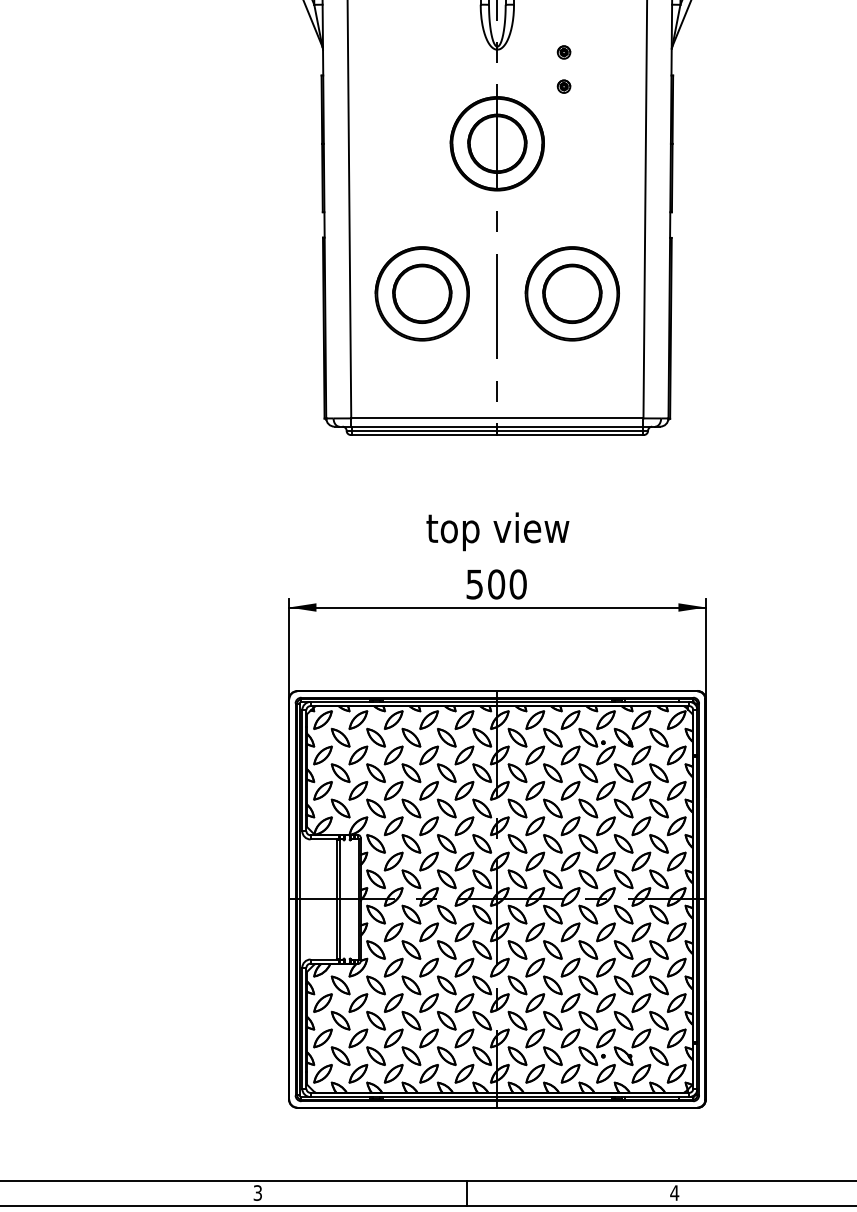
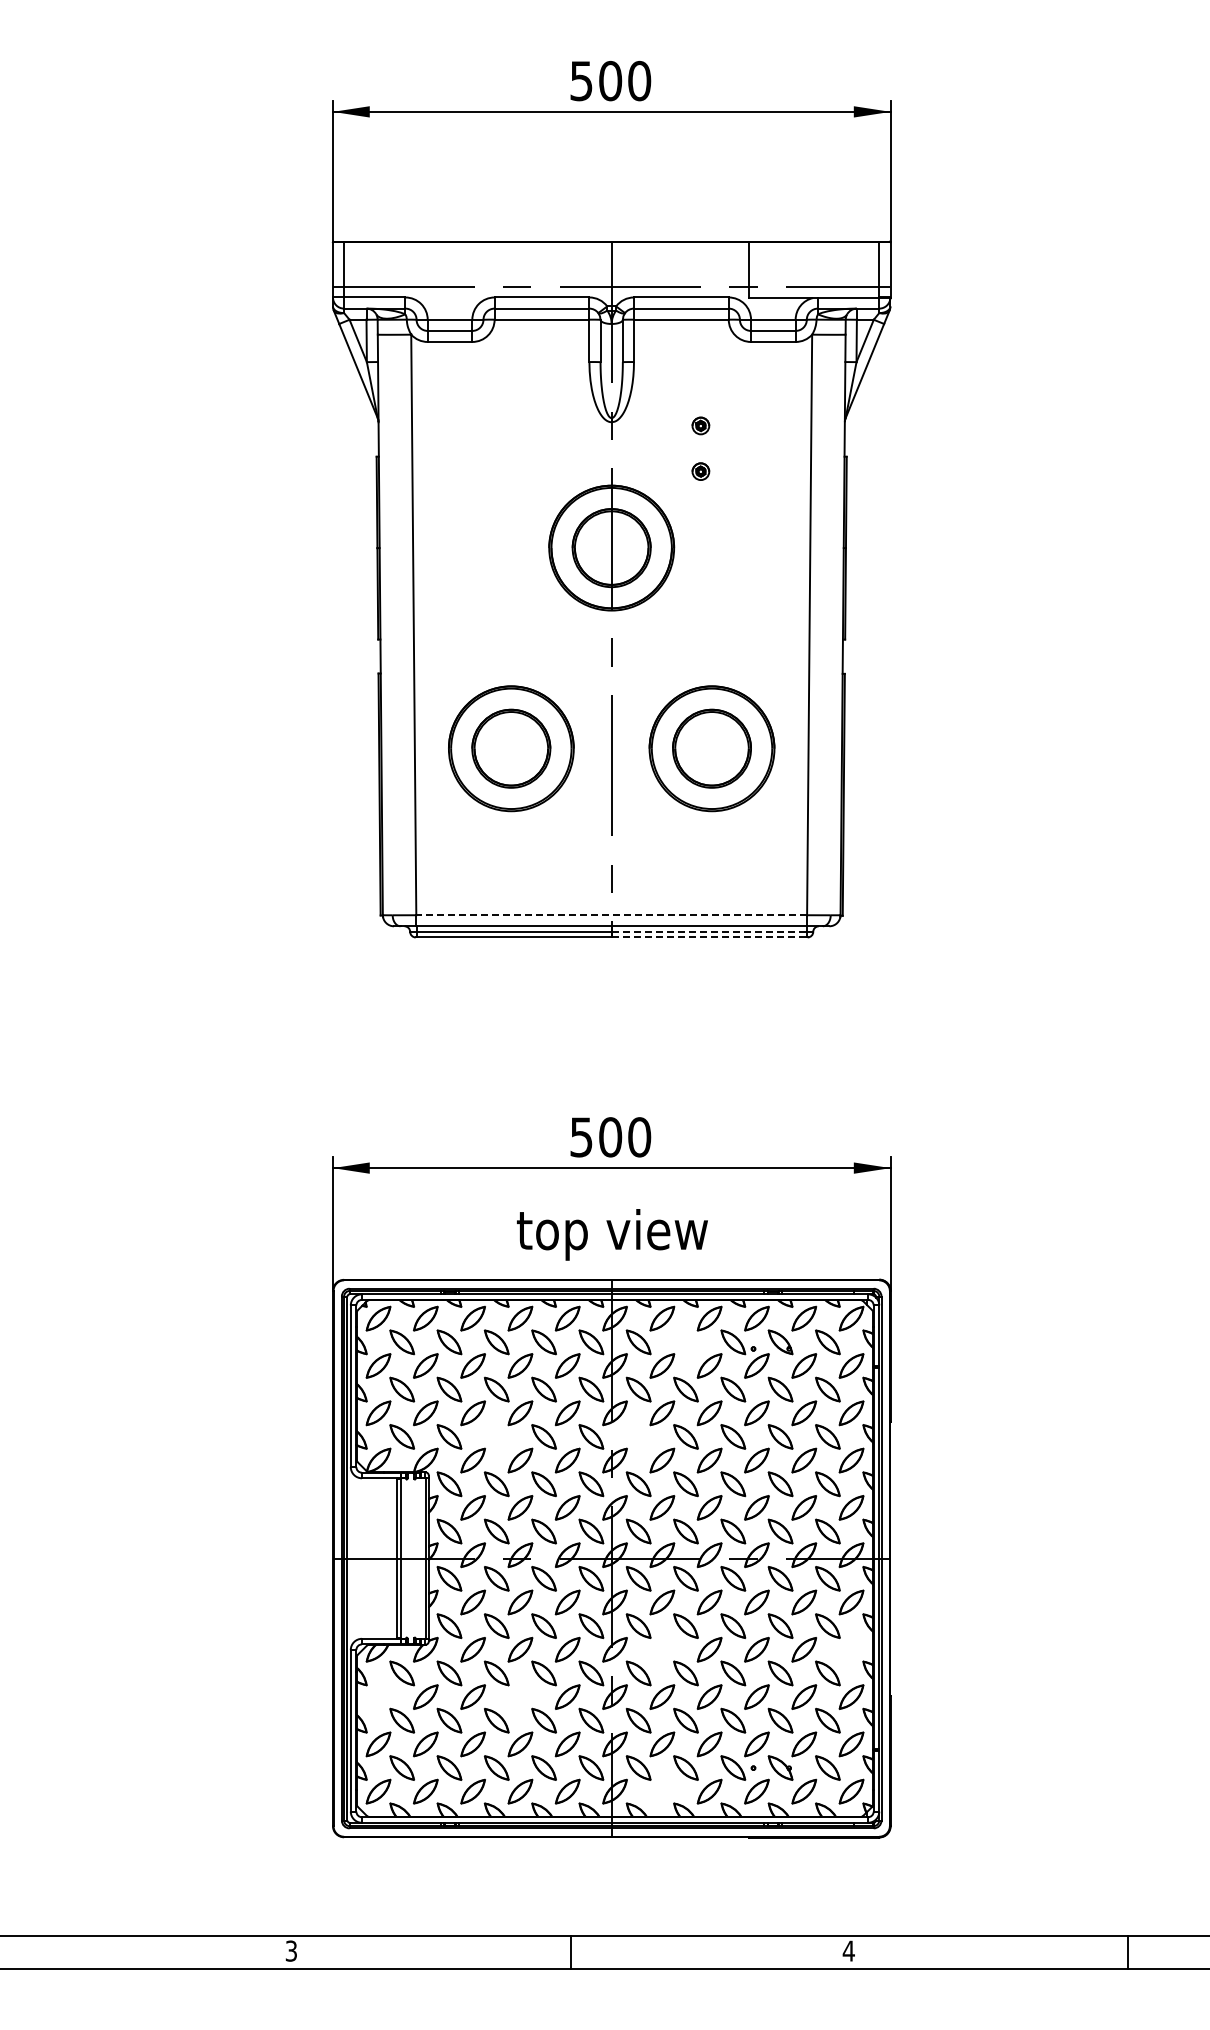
line: (497, 418) -> (611, 915), solid -> dashed
line: (570, 430) -> (709, 931), solid -> dashed
line: (570, 435) -> (709, 937), solid -> dashed
text: (497, 531) -> (612, 1234), moved
part: (552, 737) -> (685, 1342), removed
part: (411, 808) -> (496, 1436), removed
part: (517, 808) -> (638, 1436), removed
part: (535, 967) -> (662, 1649), removed
part: (676, 967) -> (851, 1649), removed
part: (322, 1002) -> (378, 1696), removed
part: (429, 1002) -> (520, 1696), removed
part: (535, 1073) -> (662, 1791), removed

